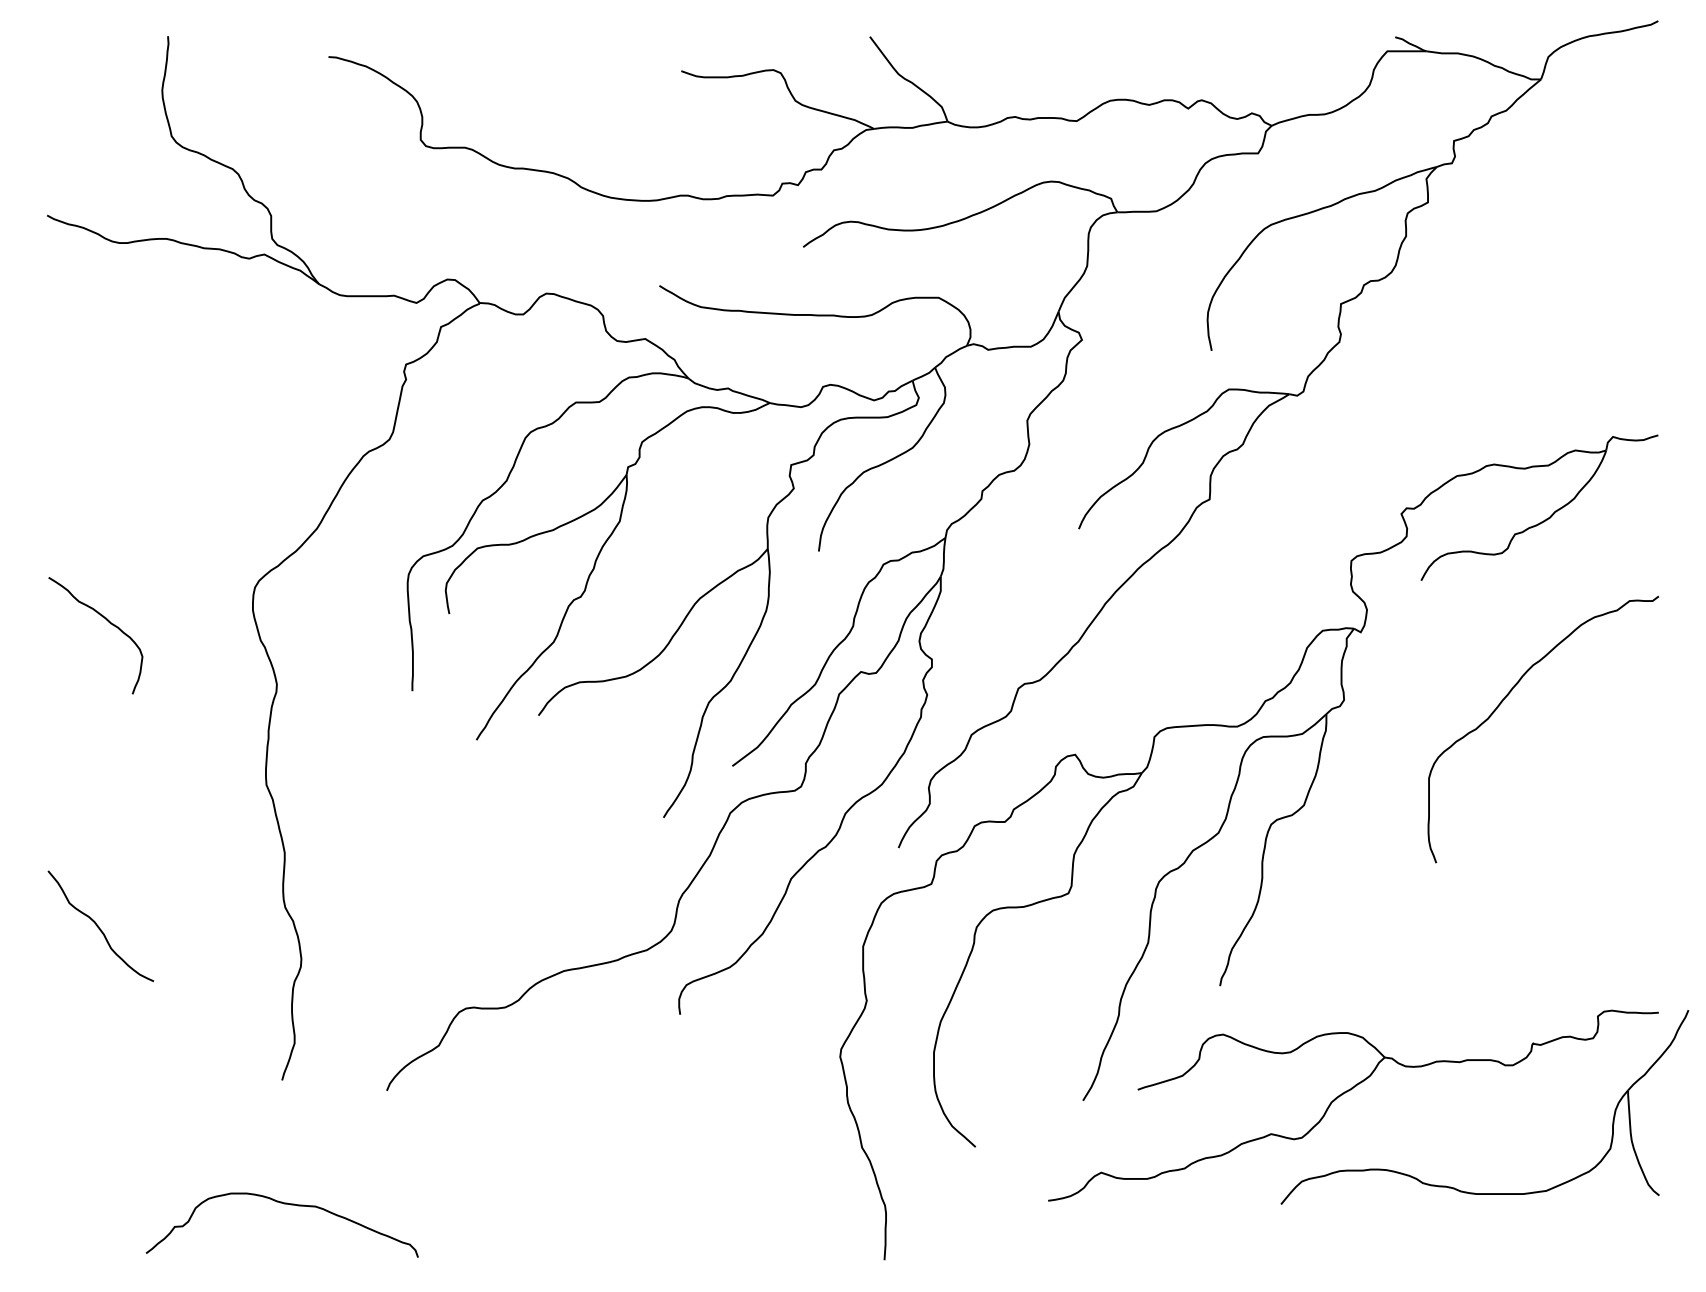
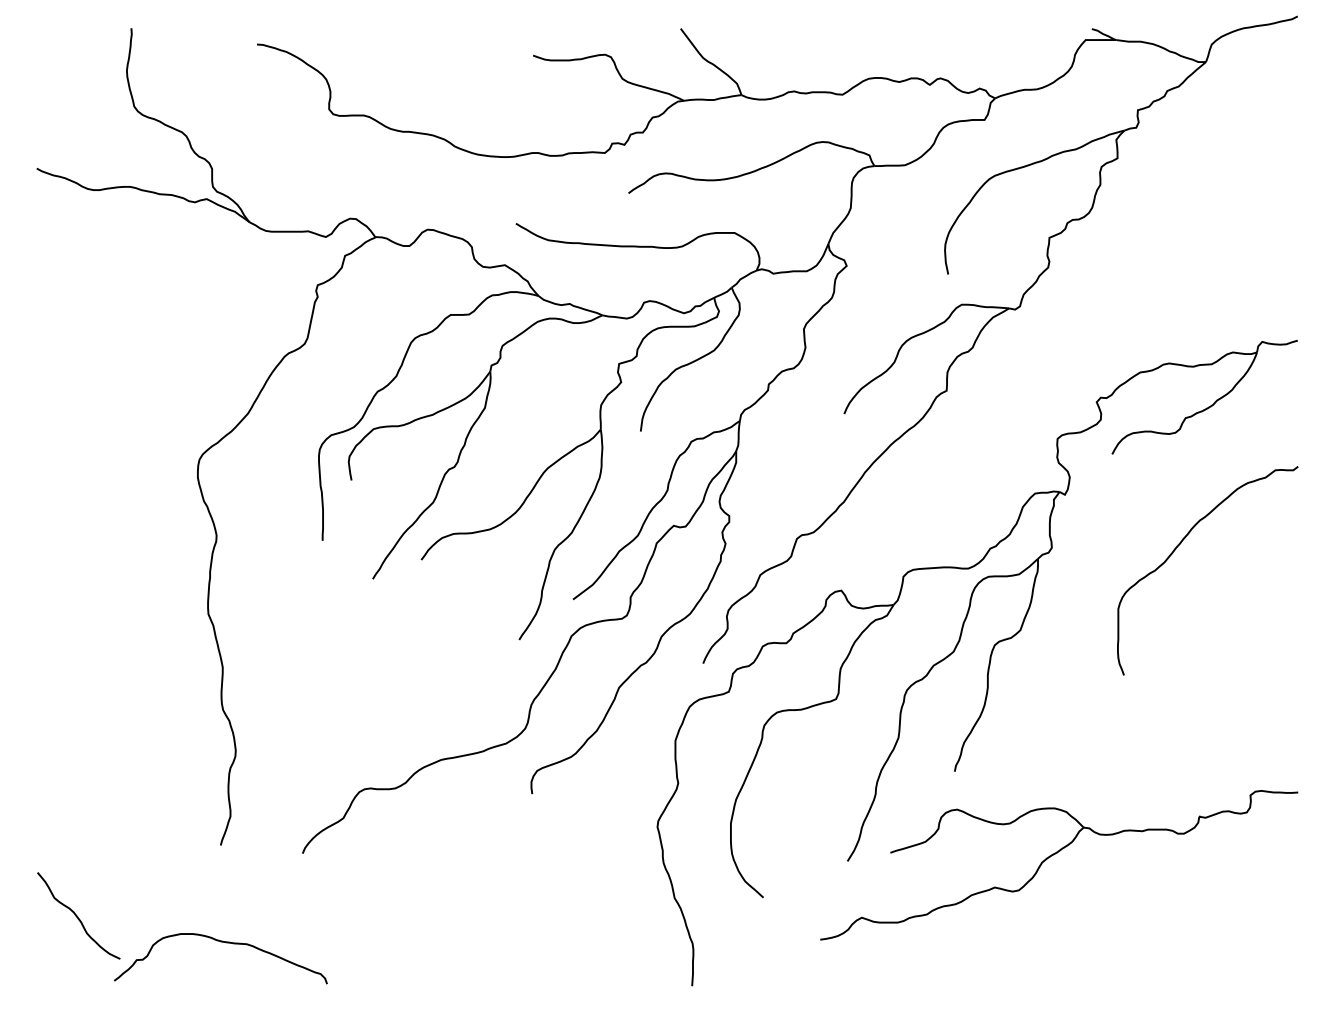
curve: (106, 621) -> (83, 486), removed
curve: (99, 925) -> (77, 915), moved
part: (1456, 1187) -> (1139, 929), removed

